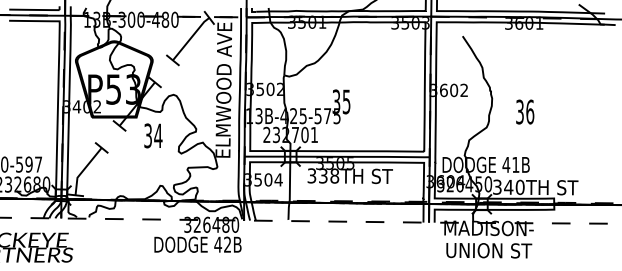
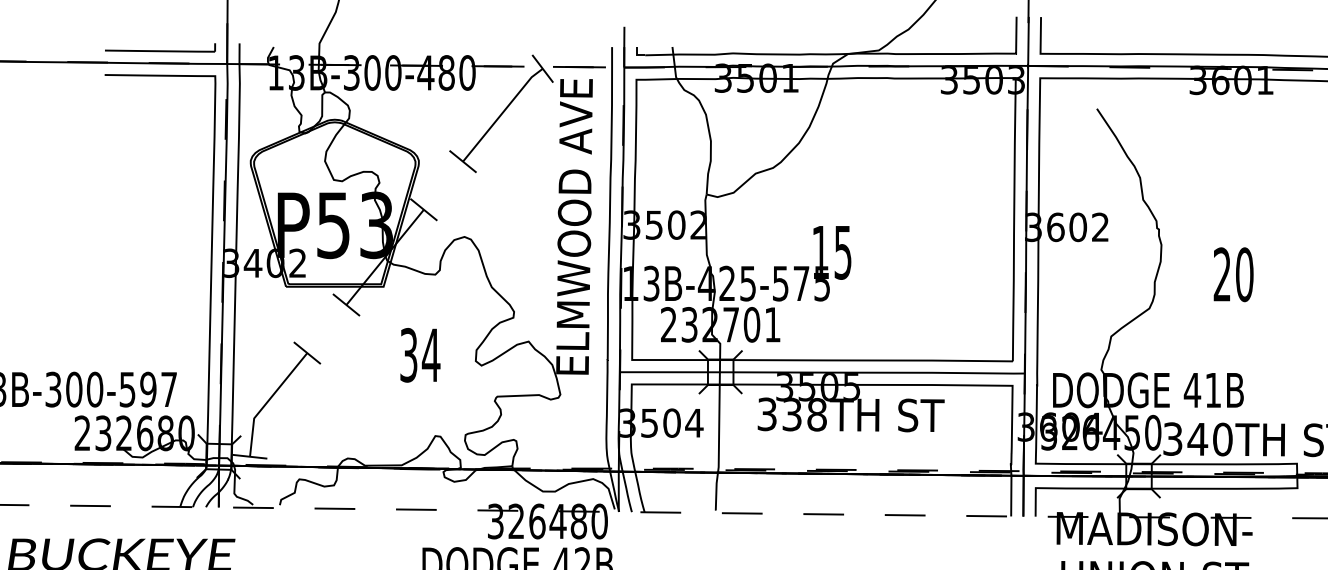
text: (336, 101) -> (820, 251), 35 -> 15
text: (525, 111) -> (1234, 273), 36 -> 20
text: (153, 135) -> (420, 354), moved

